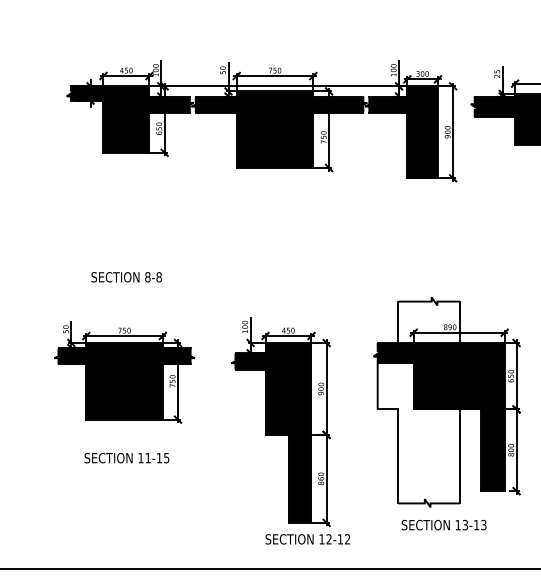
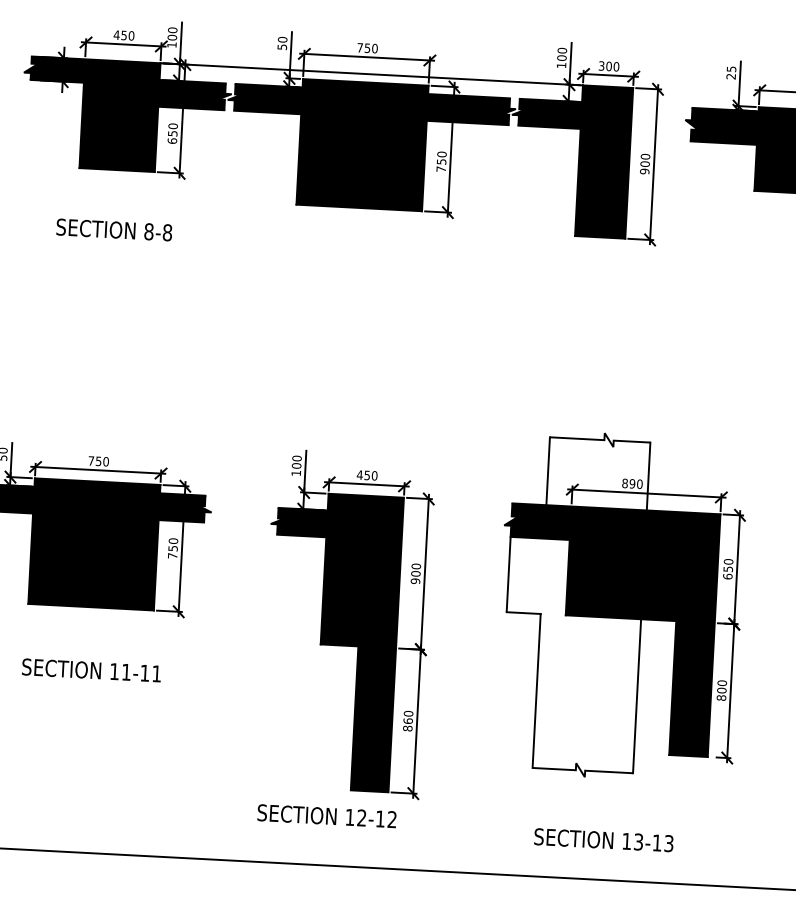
text: (126, 277) -> (114, 230), moved
text: (166, 458) -> (156, 674), 11-15 -> 11-11
text: (443, 524) -> (602, 839), moved
text: (307, 539) -> (326, 816), moved

